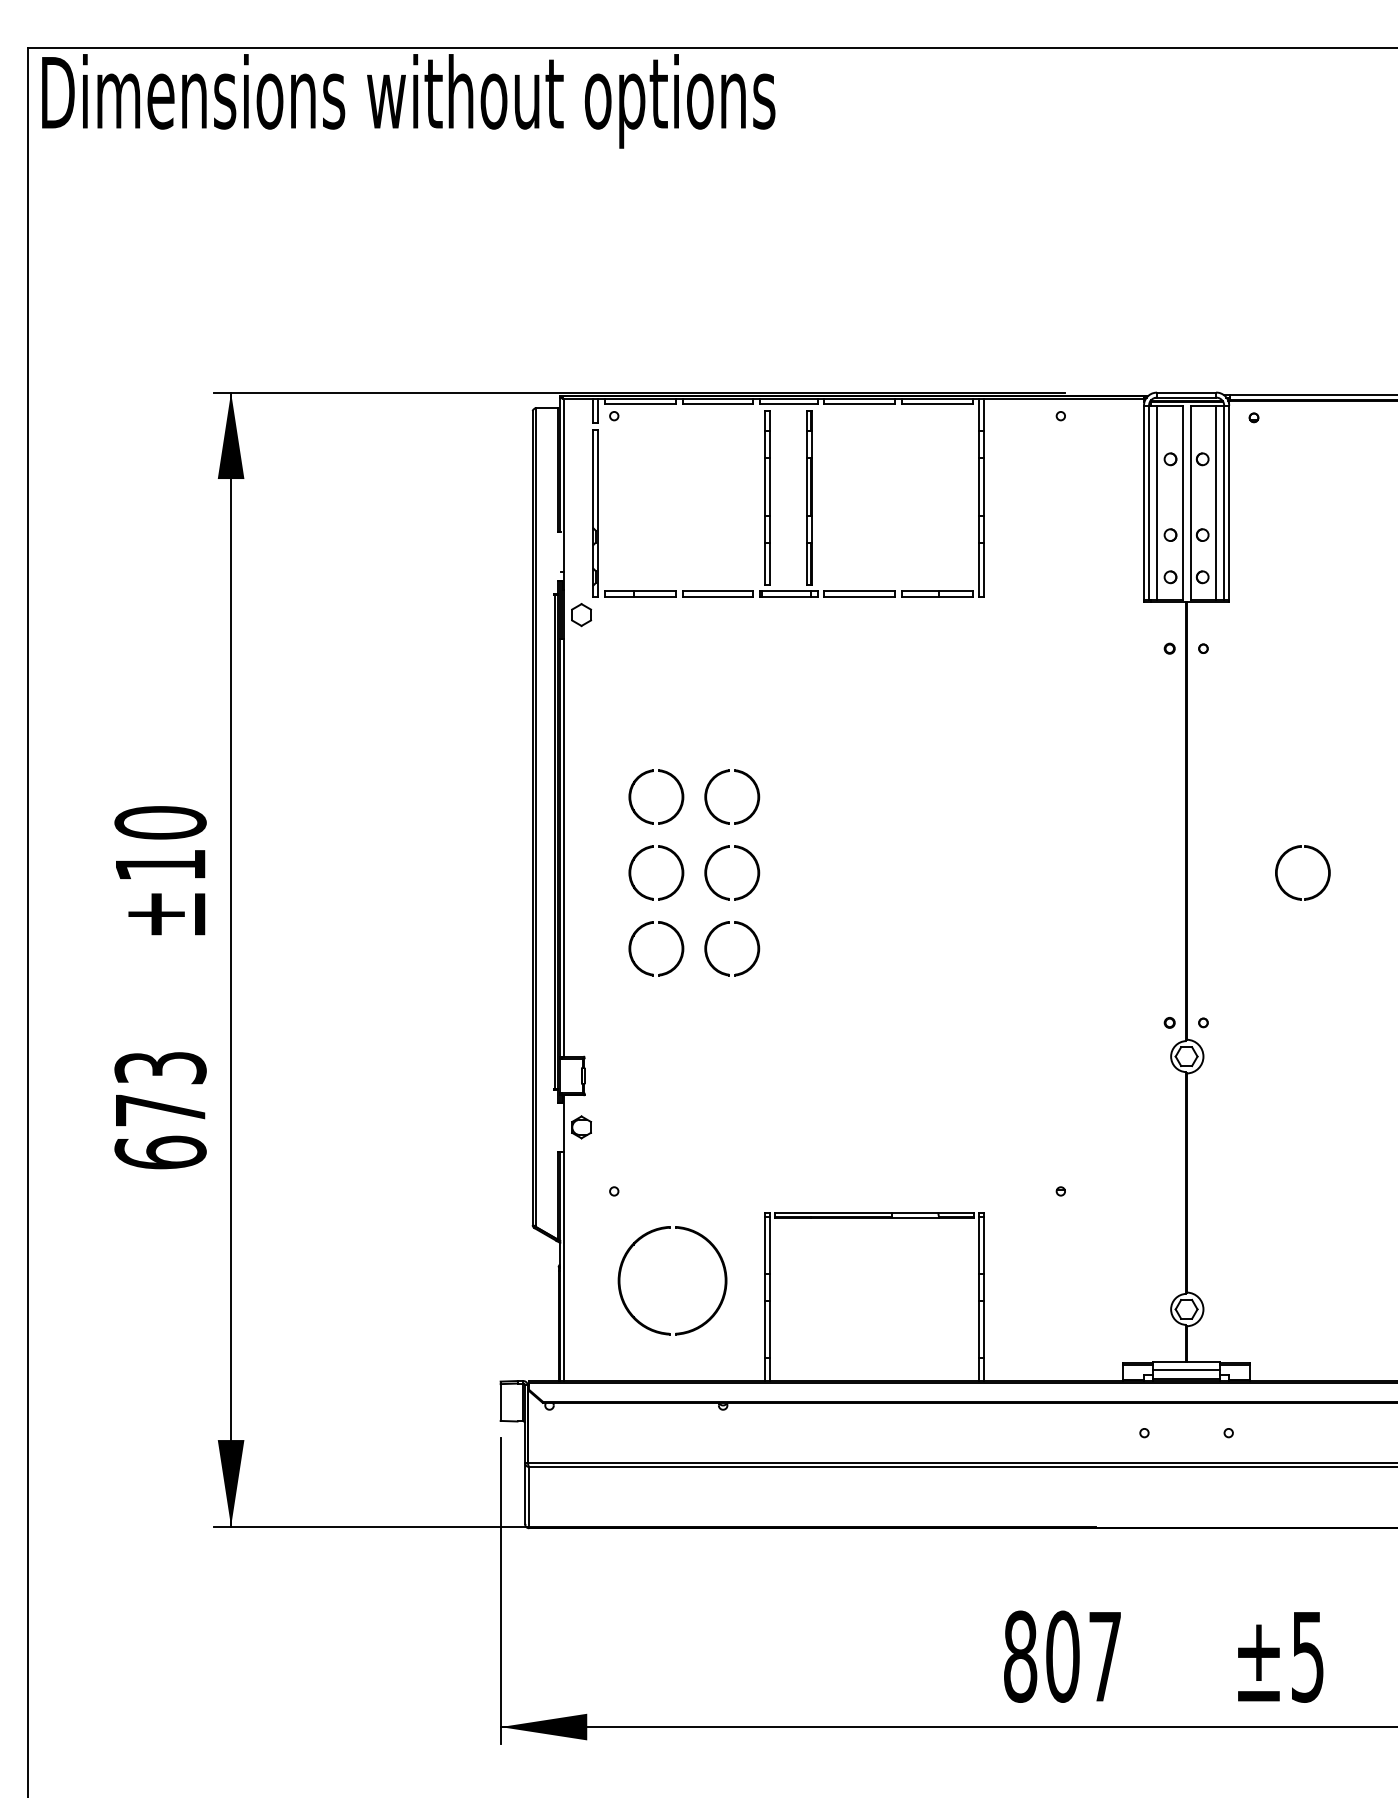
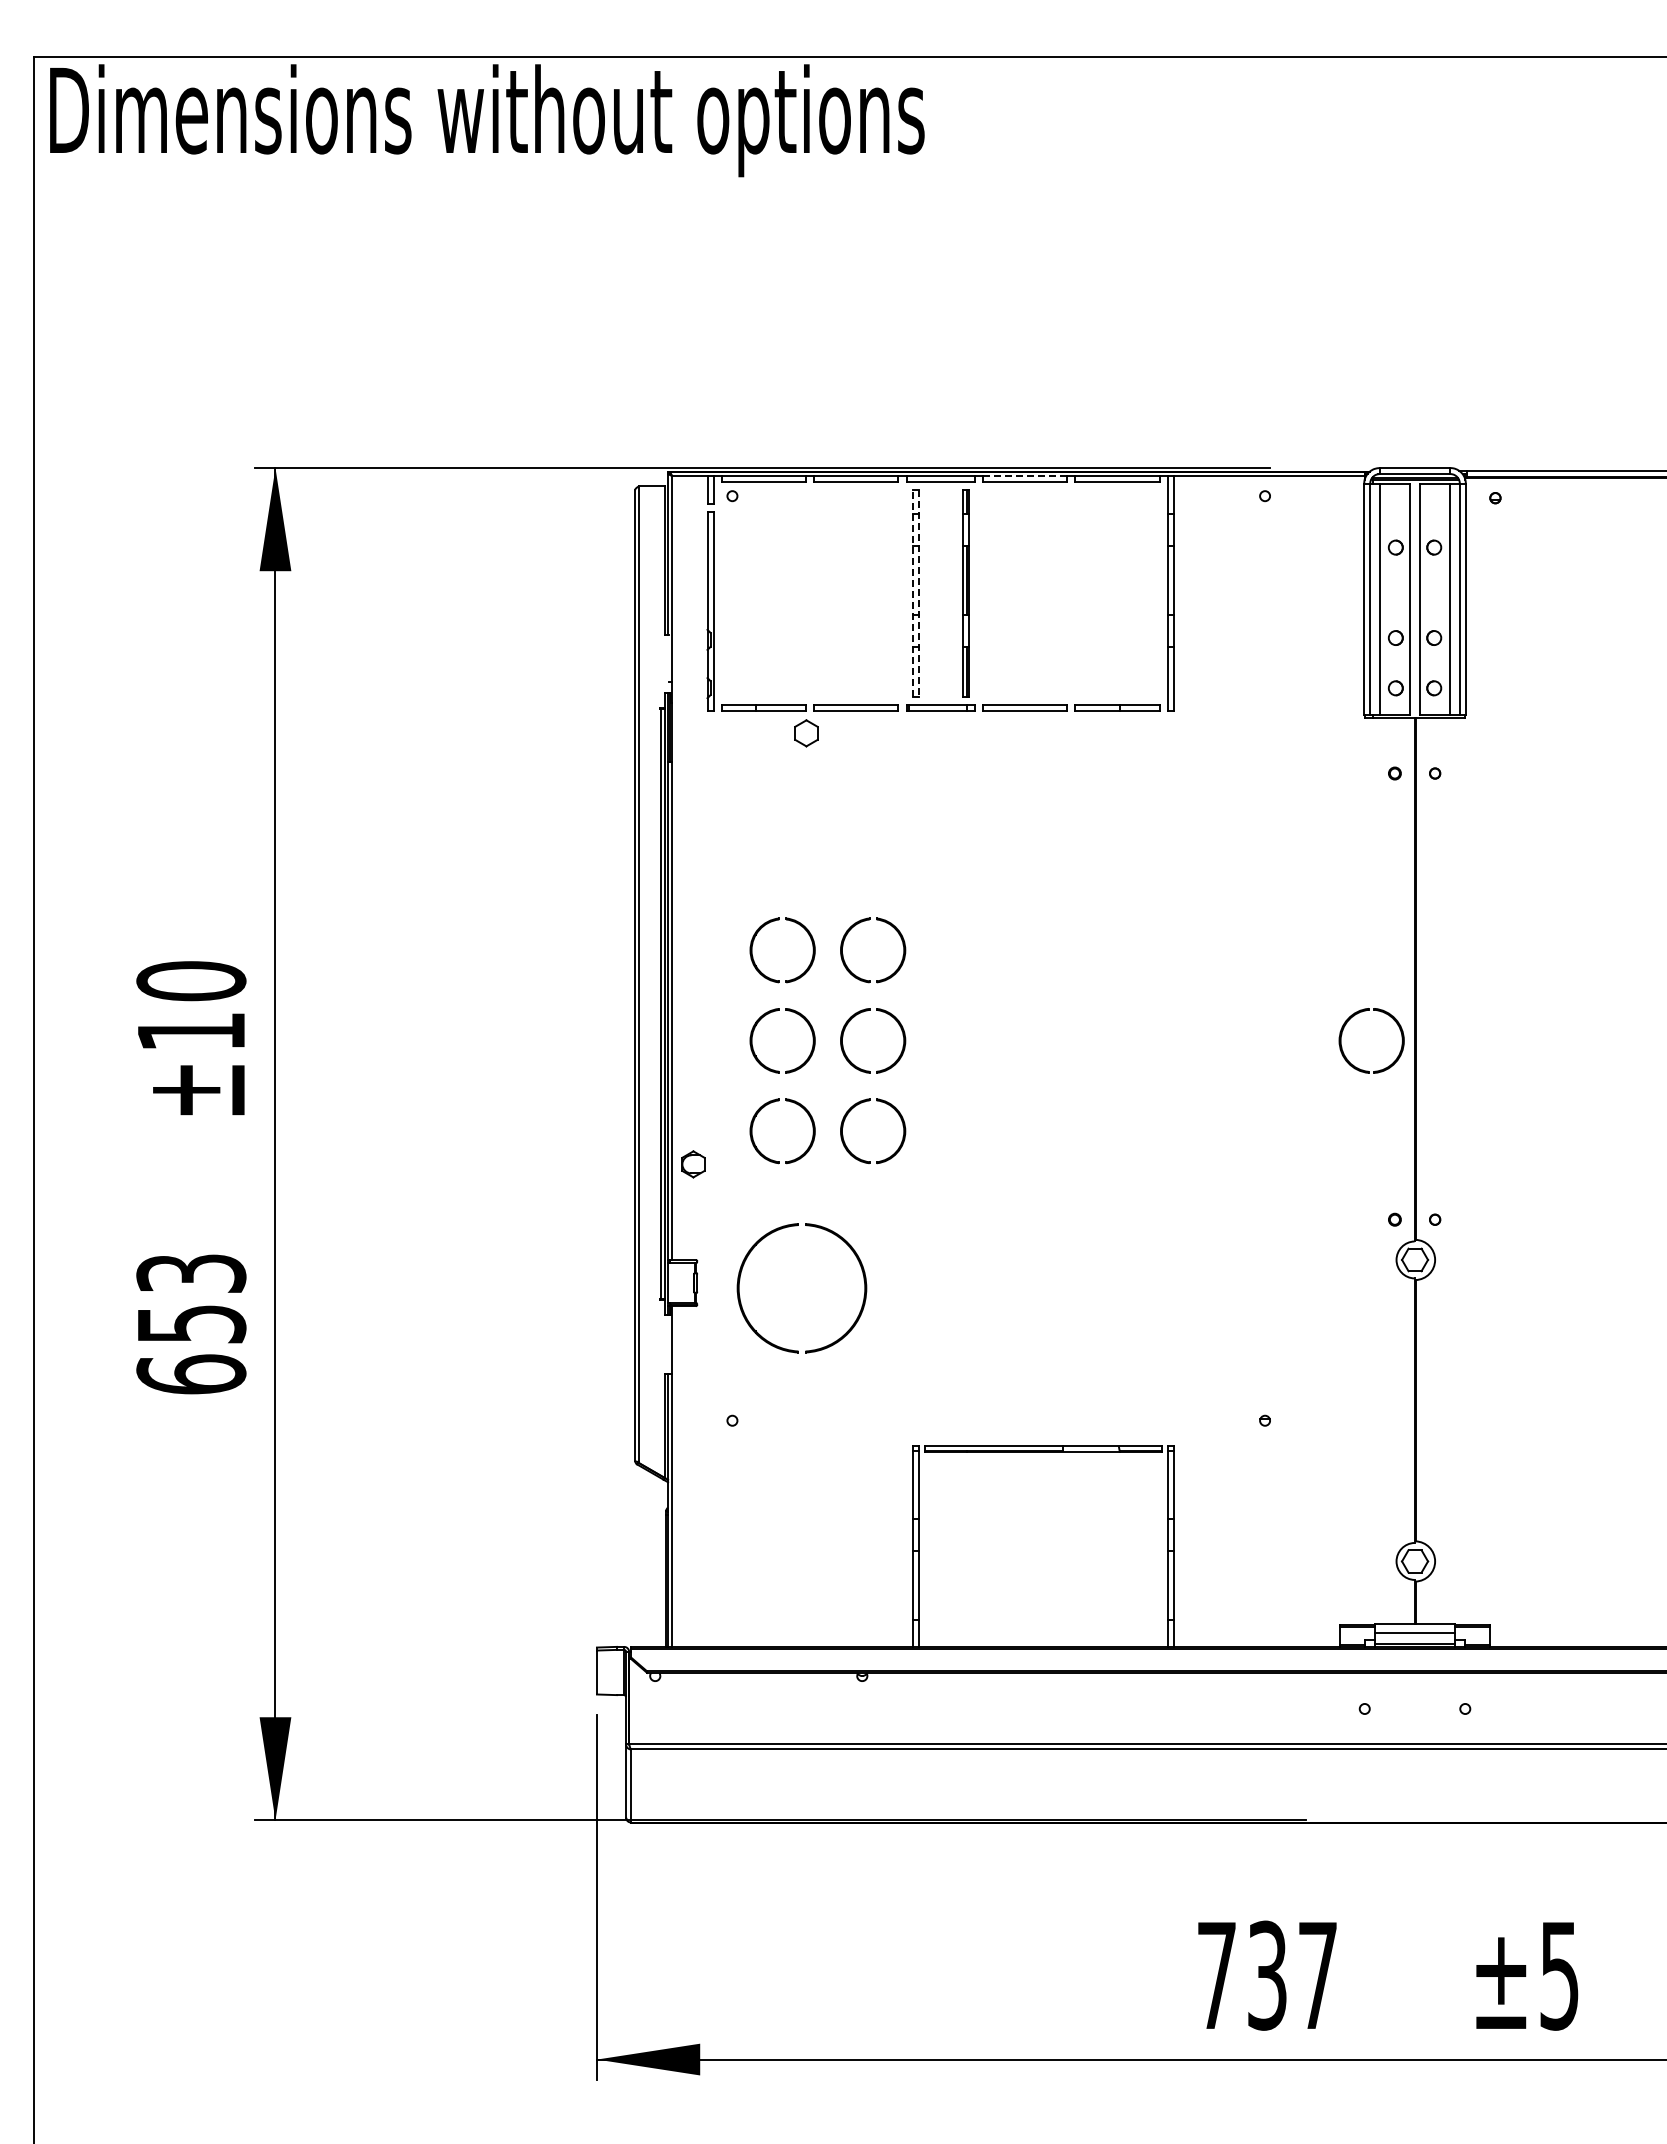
line: (859, 399) -> (1025, 476), solid -> dashed
line: (765, 497) -> (912, 593), solid -> dashed
line: (770, 497) -> (918, 593), solid -> dashed
part: (581, 615) -> (806, 733), moved
part: (1295, 849) -> (1362, 1012), moved
text: (161, 1110) -> (192, 1324), 673 -> 653
part: (581, 1127) -> (693, 1164), moved
part: (624, 1300) -> (744, 1311), moved
text: (1041, 1656) -> (1242, 1975), 807 -> 737

